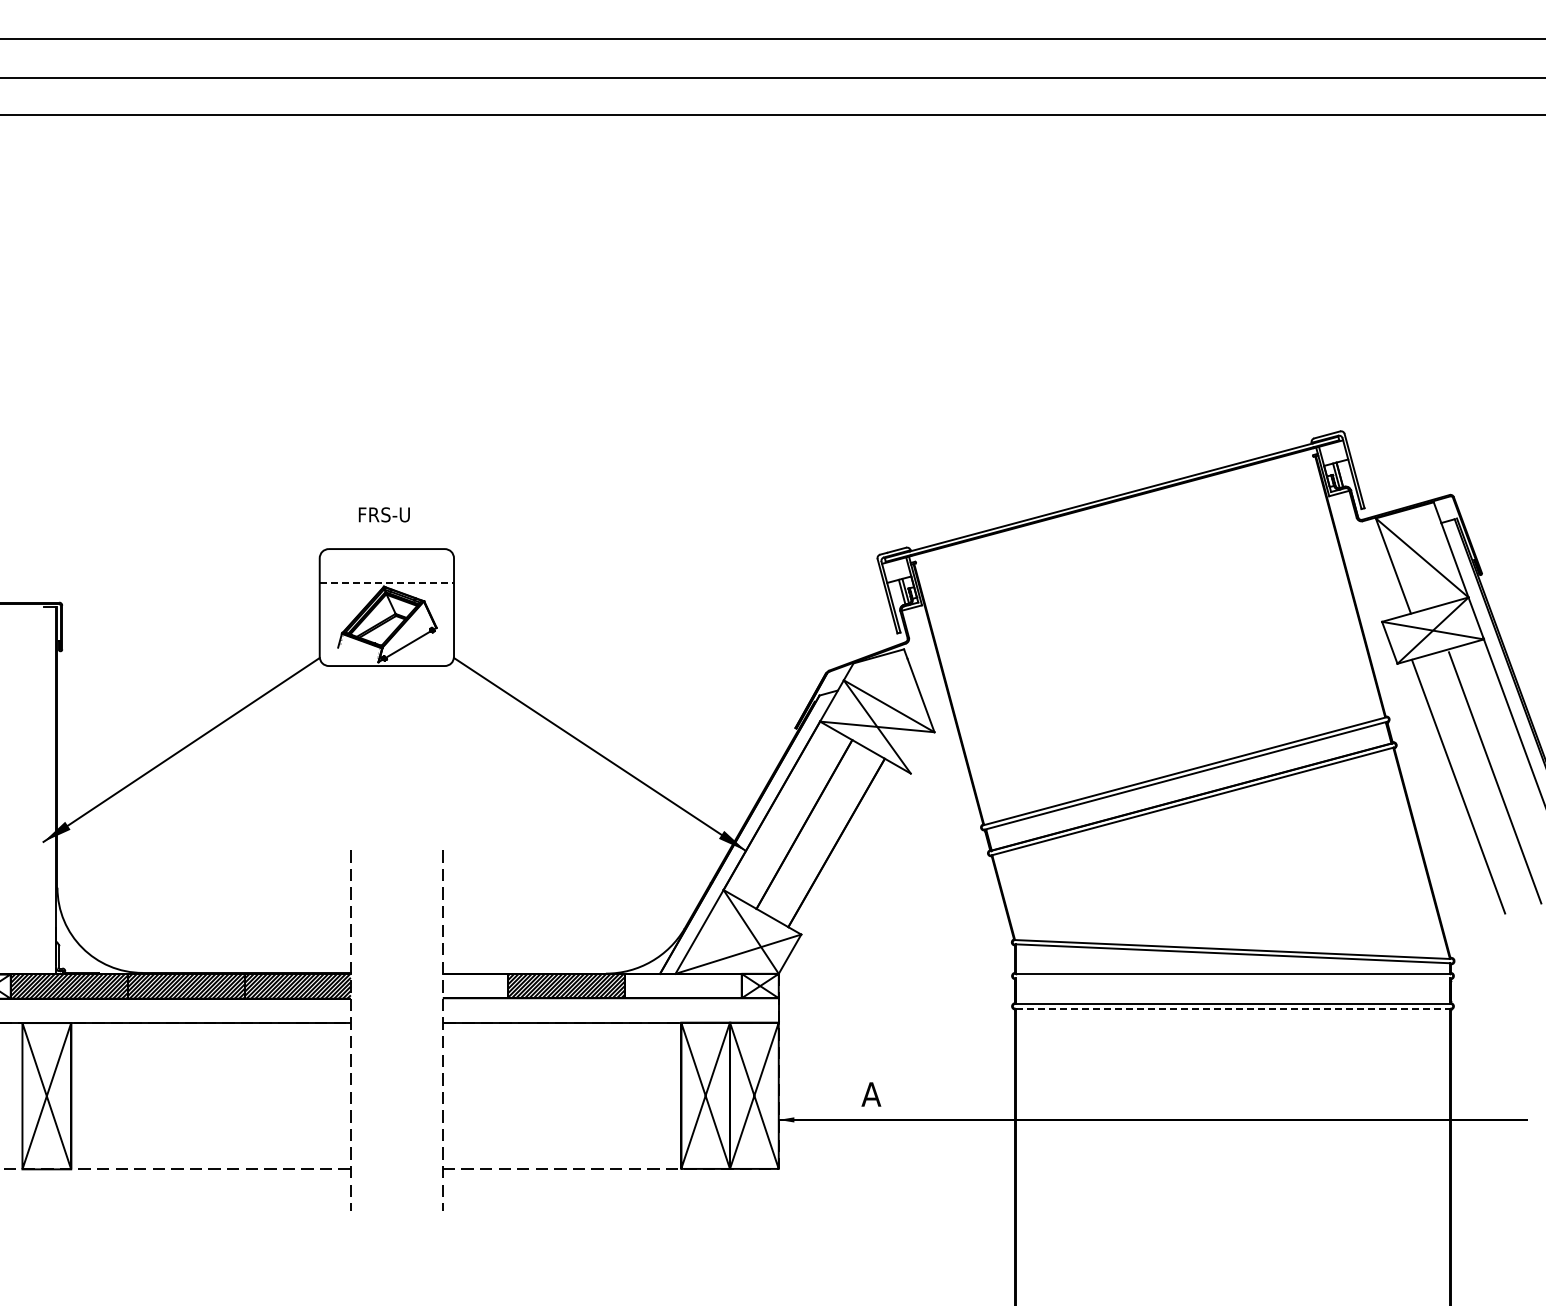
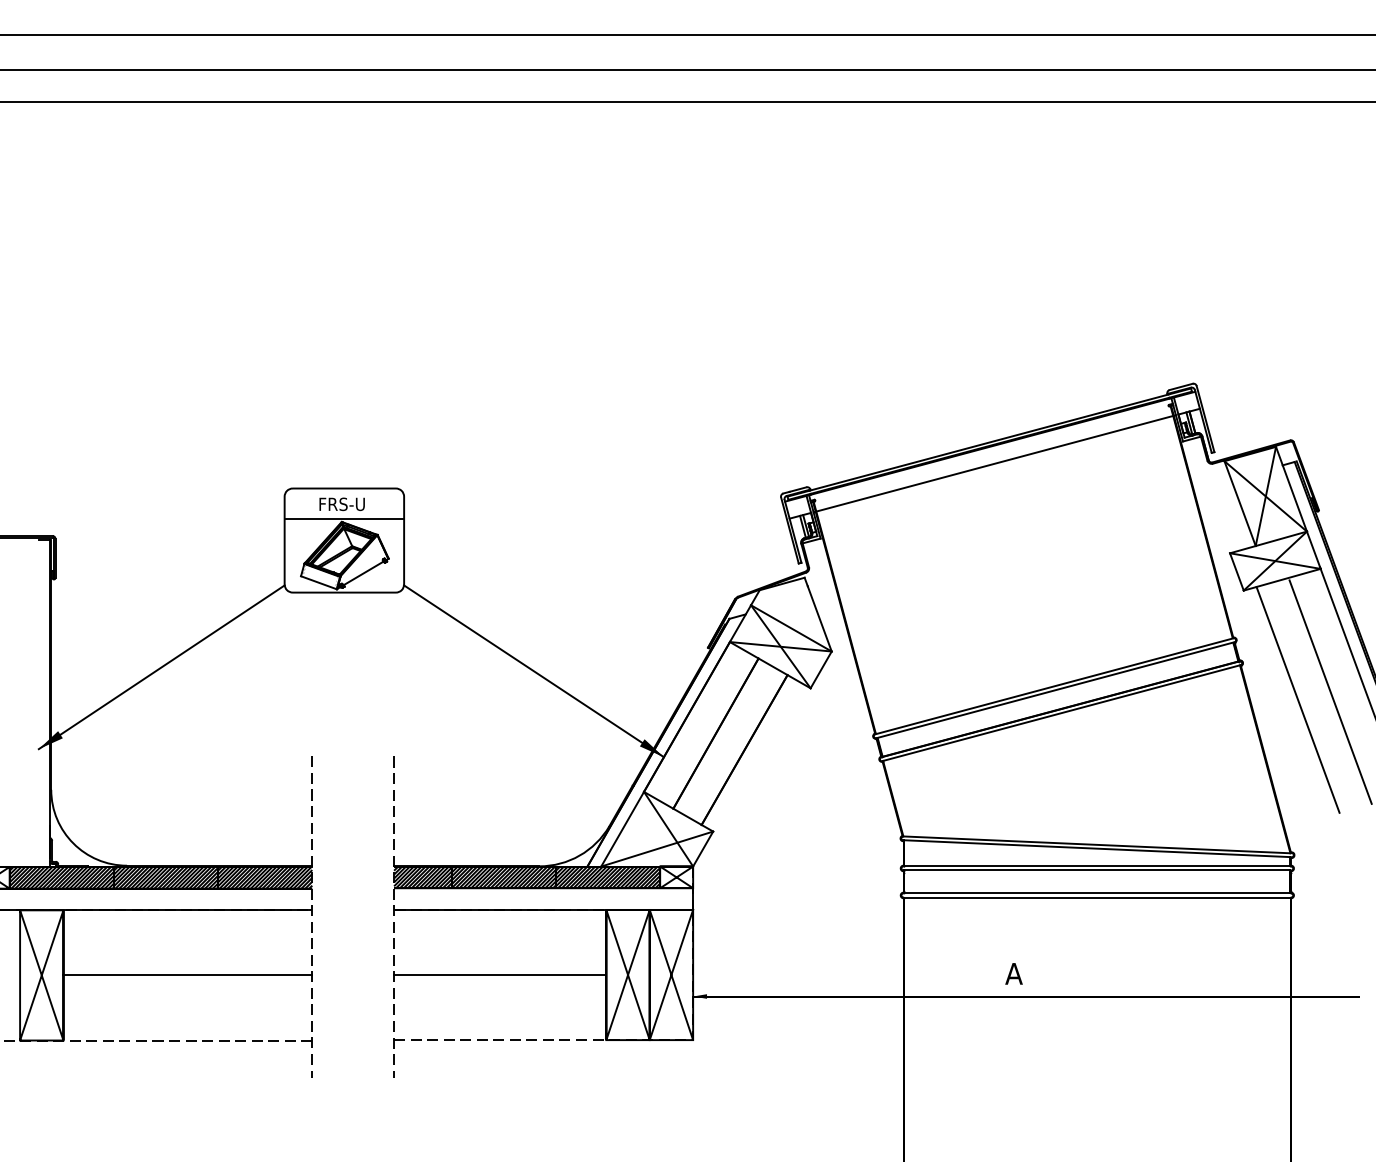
text: (383, 514) -> (341, 504), moved
line: (1117, 520) -> (994, 463), added
line: (1421, 557) -> (1265, 496), added
line: (387, 582) -> (344, 518), dashed -> solid
line: (358, 654) -> (319, 582), added
line: (922, 752) -> (821, 669), added
line: (1232, 978) -> (1096, 870), added
hatch: (474, 985) -> (422, 876), added
hatch: (682, 985) -> (607, 876), added
line: (1233, 1008) -> (1097, 897), dashed -> solid
text: (871, 1094) -> (1014, 973), moved
line: (561, 1095) -> (499, 974), added
line: (210, 1096) -> (187, 975), added

